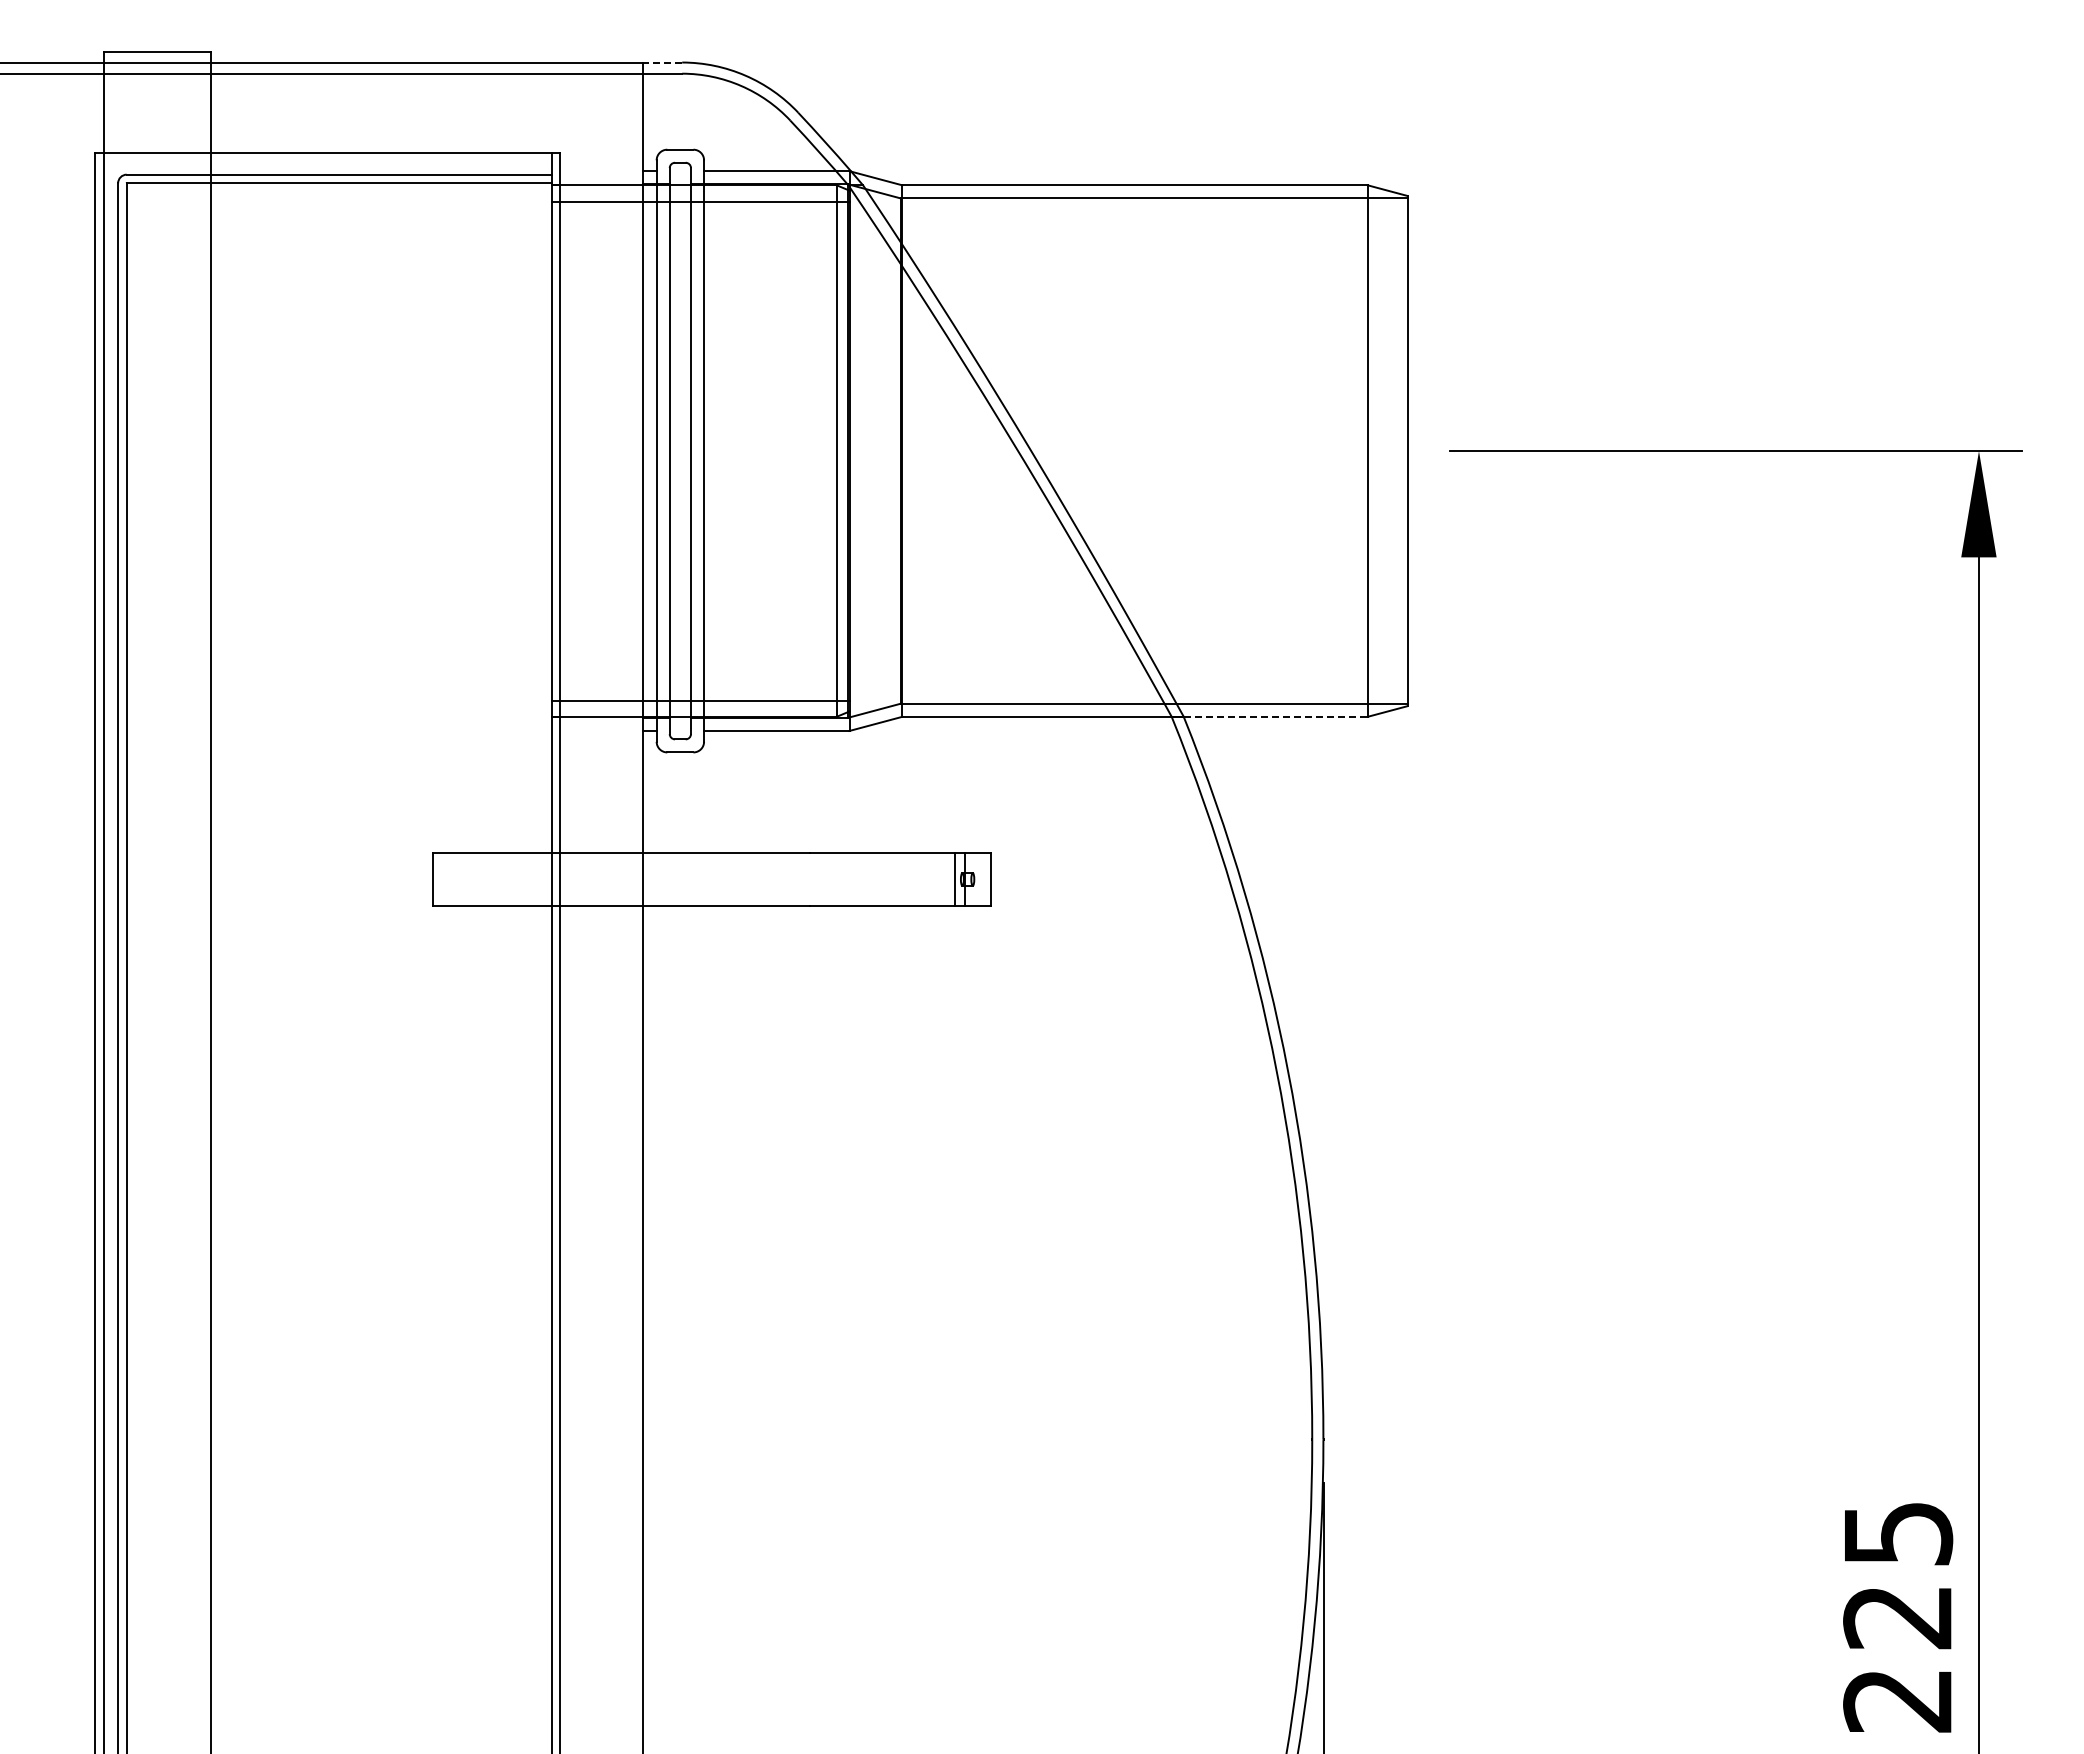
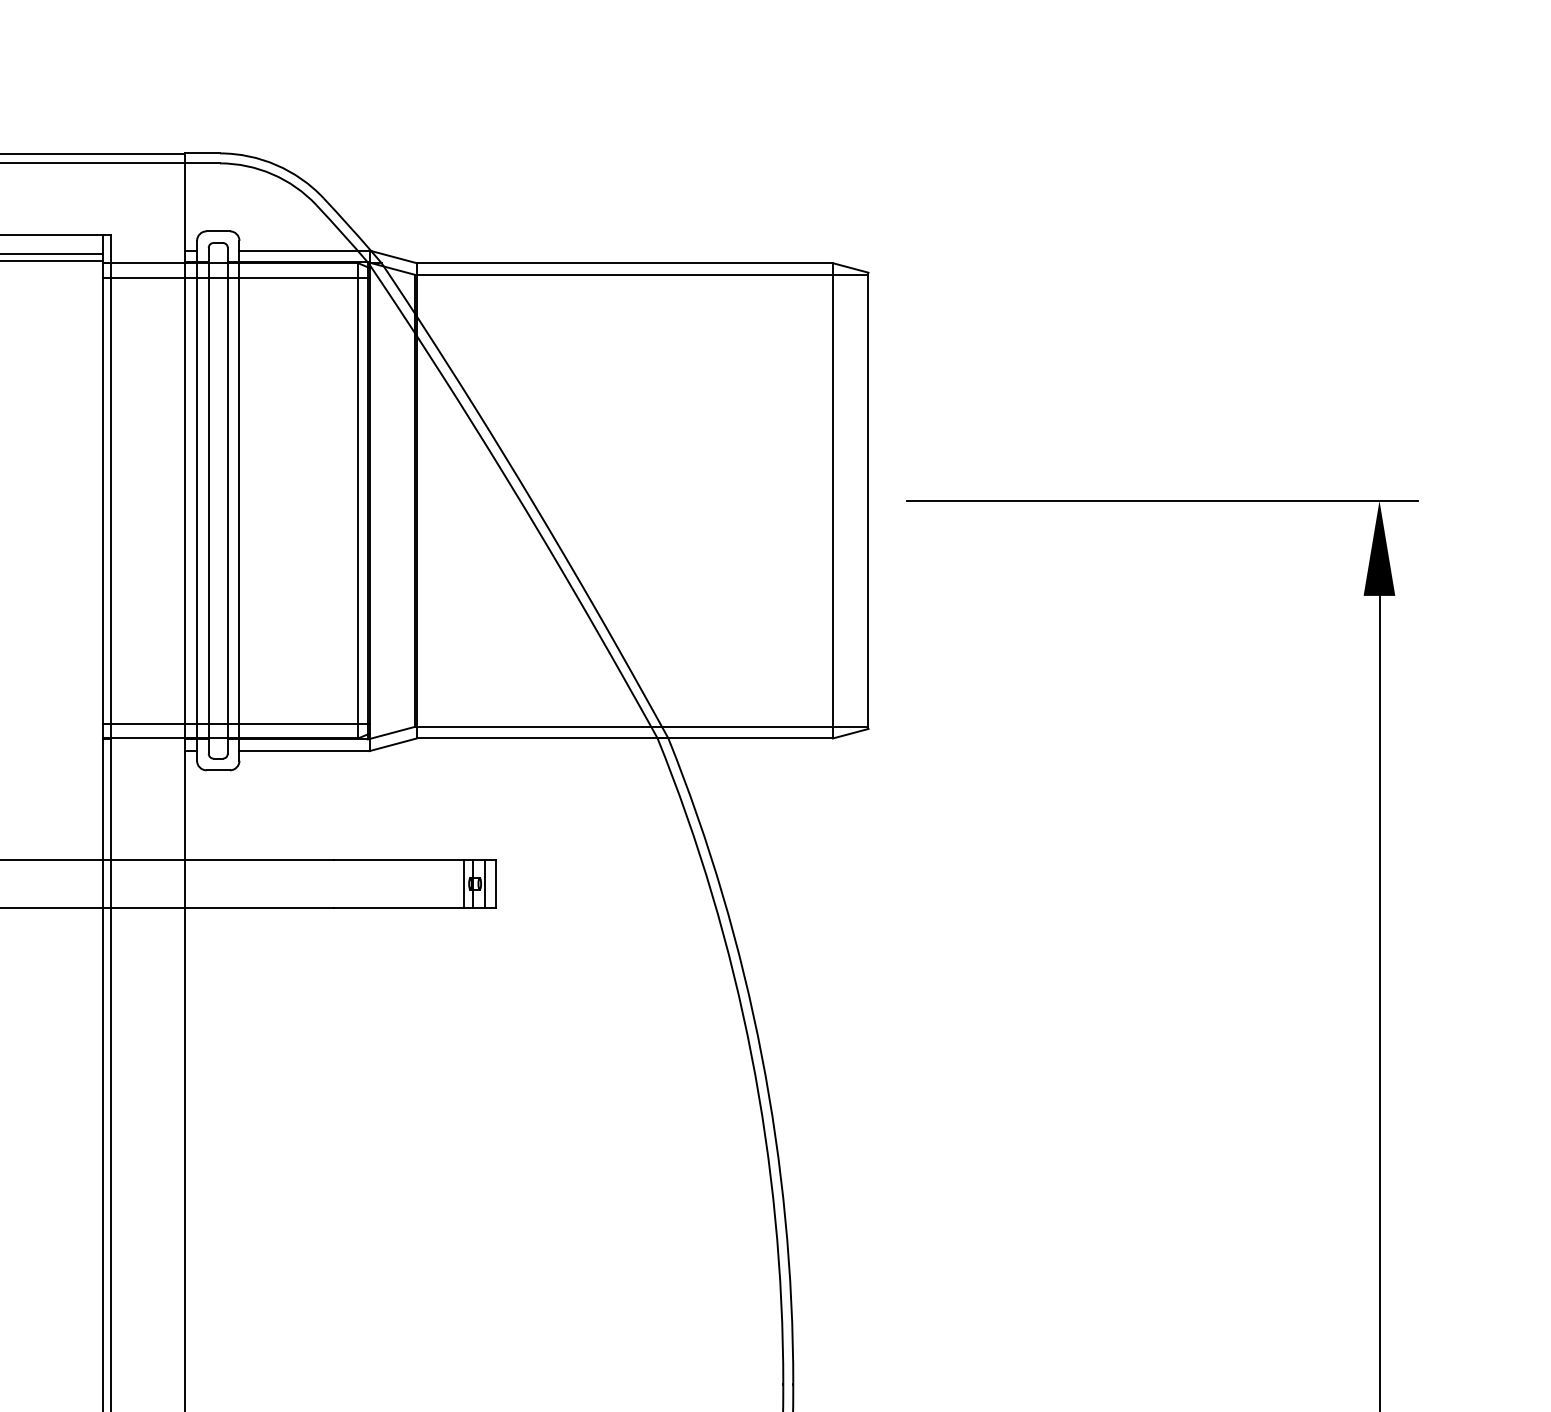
line: (662, 62) -> (202, 153), dashed -> solid
line: (1275, 716) -> (750, 738), dashed -> solid
line: (979, 879) -> (485, 883), added

